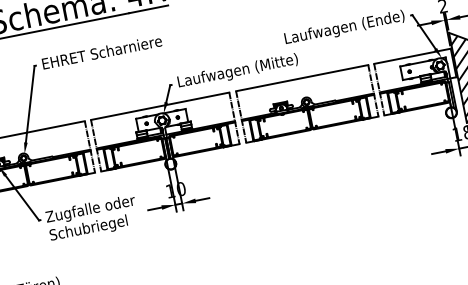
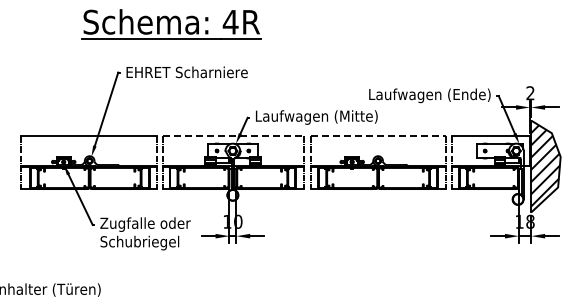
line: (302, 78) -> (378, 136), solid -> dashed
line: (160, 106) -> (234, 136), solid -> dashed

